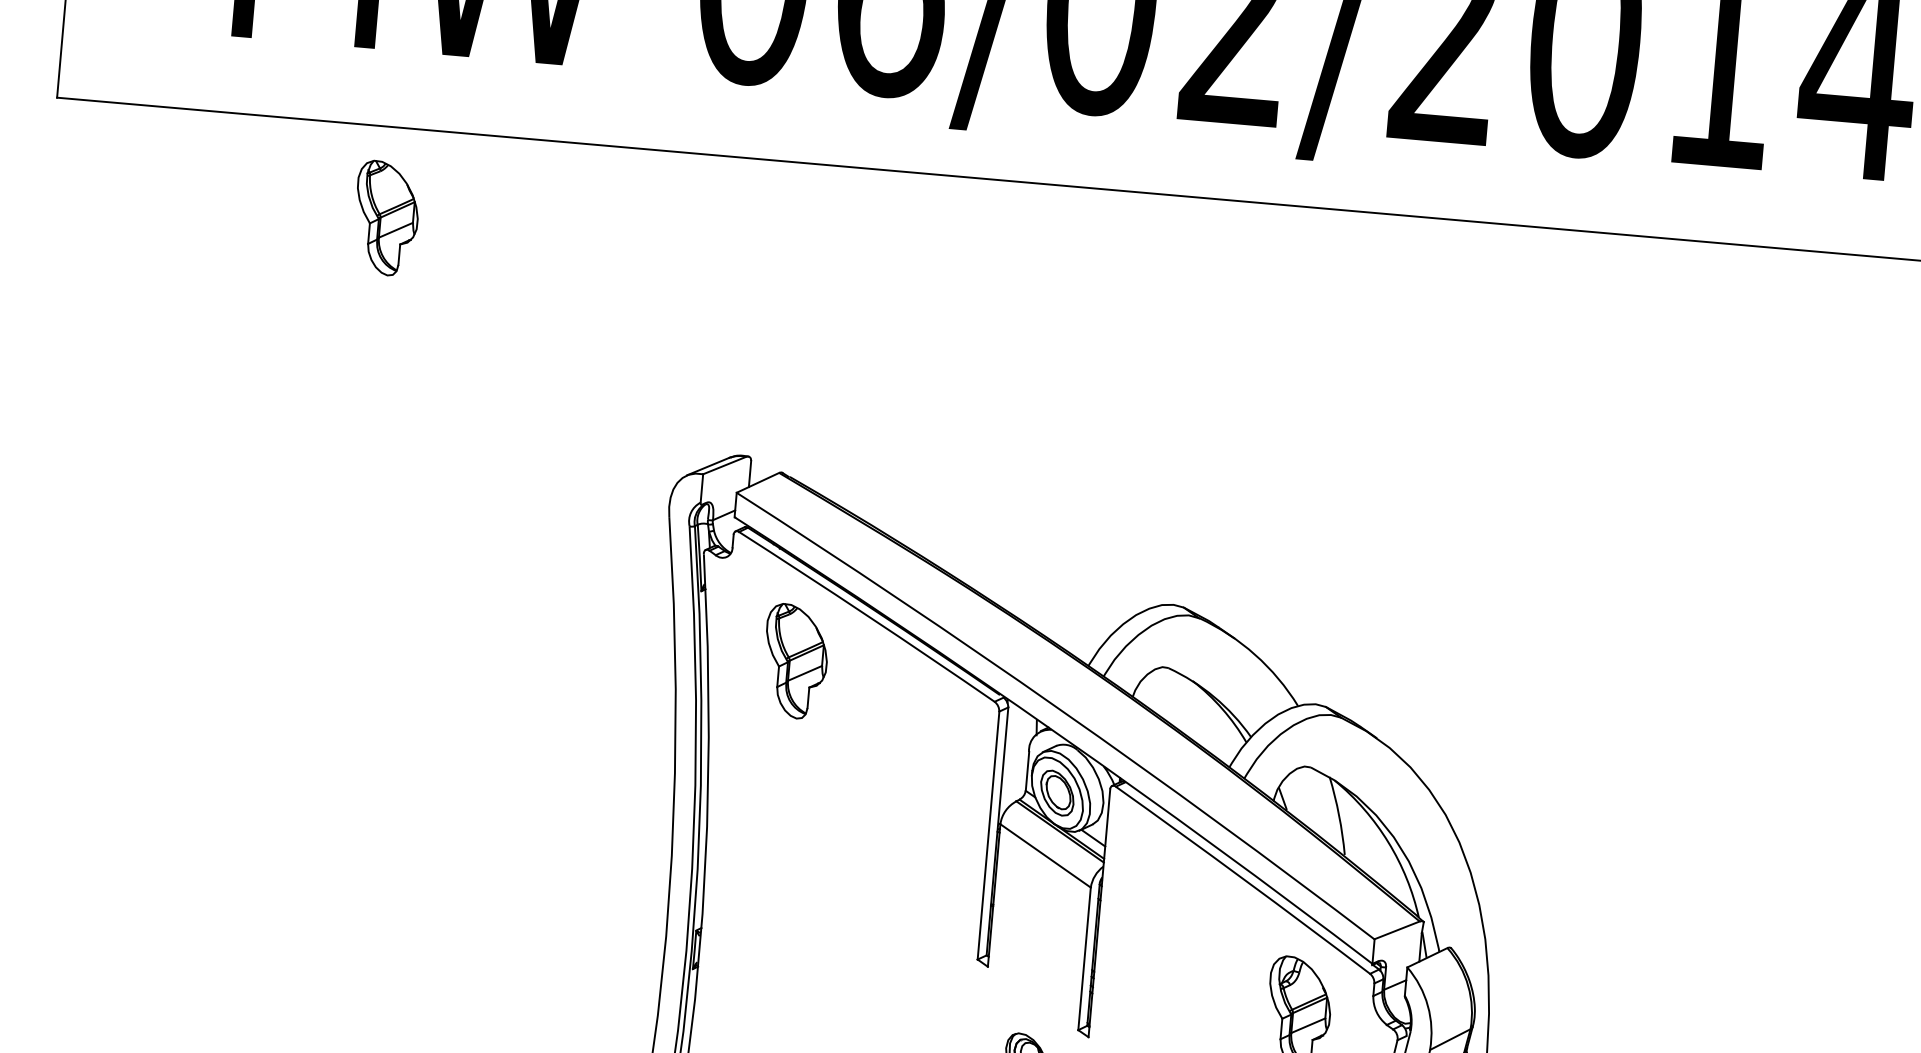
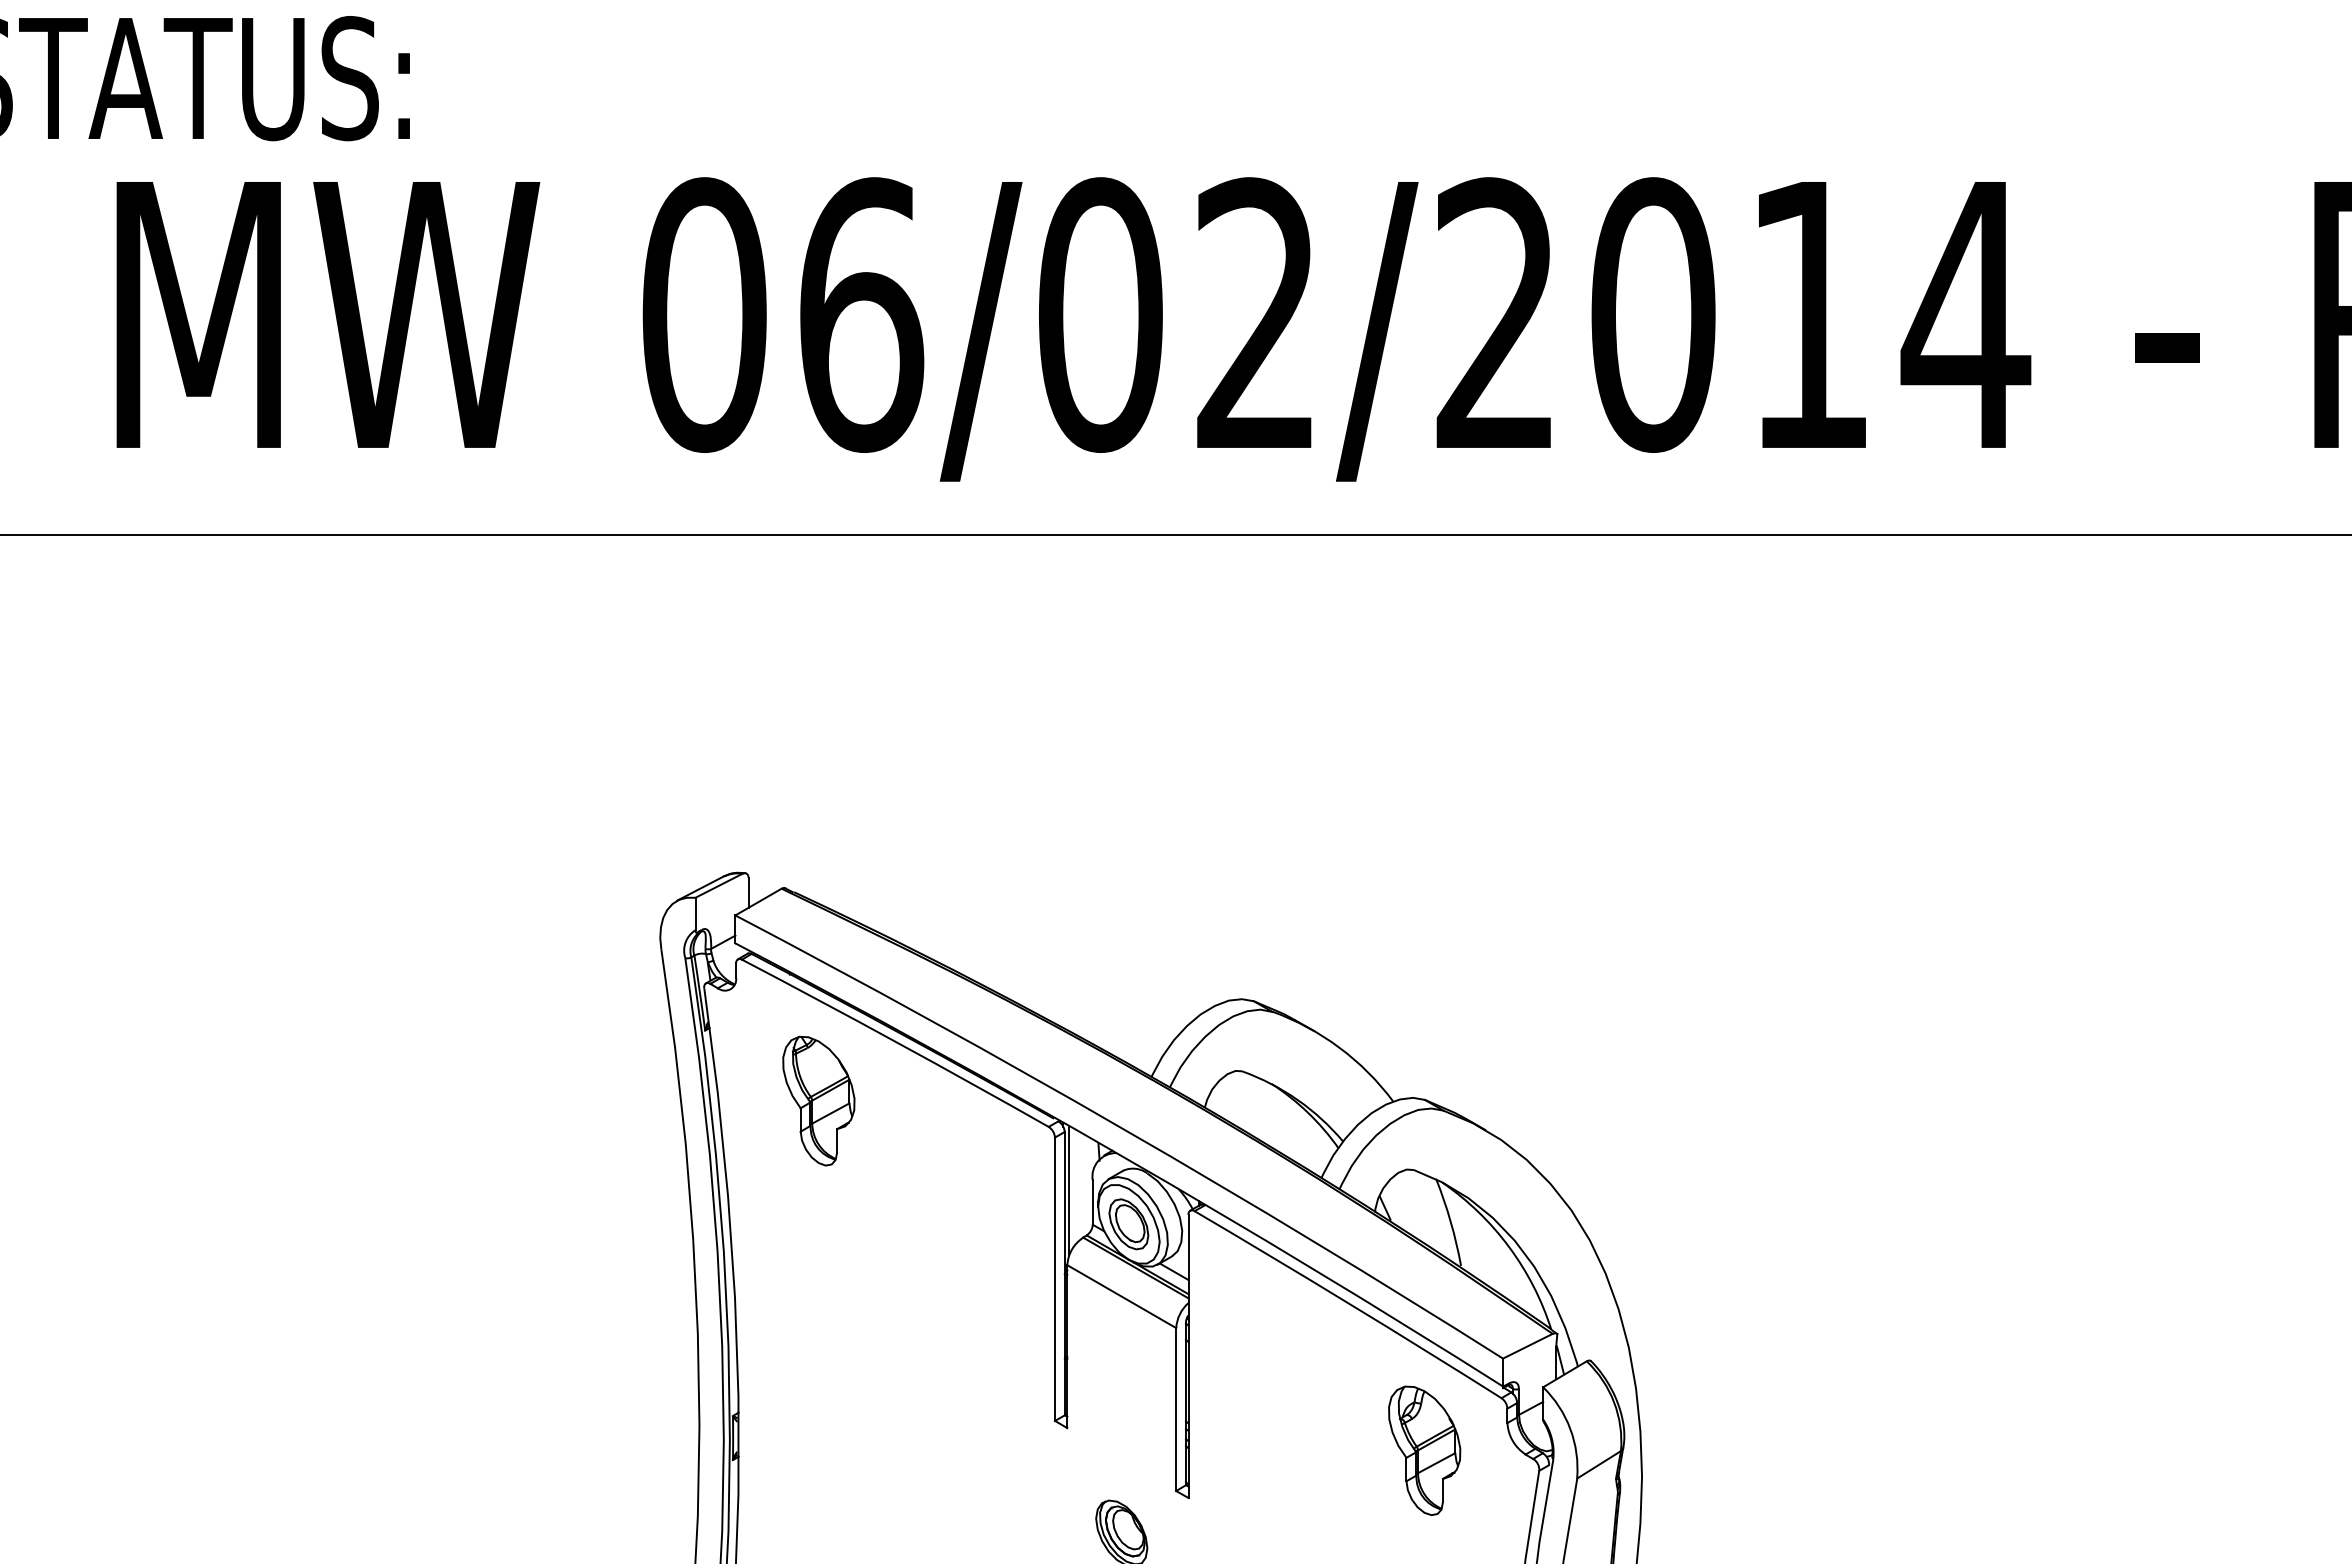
part: (386, 217) -> (310, 638), removed
line: (1007, 759) -> (1069, 1190), added

